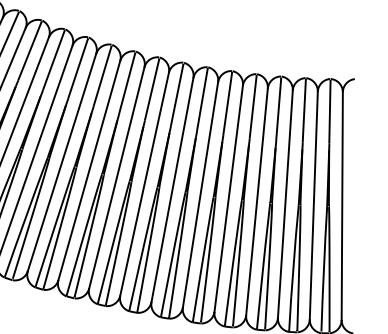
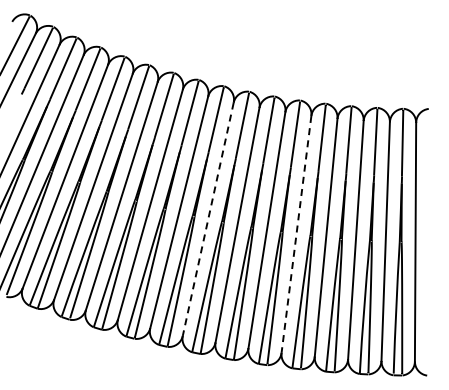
line: (144, 184) -> (208, 219), solid -> dashed
line: (228, 198) -> (296, 234), solid -> dashed

